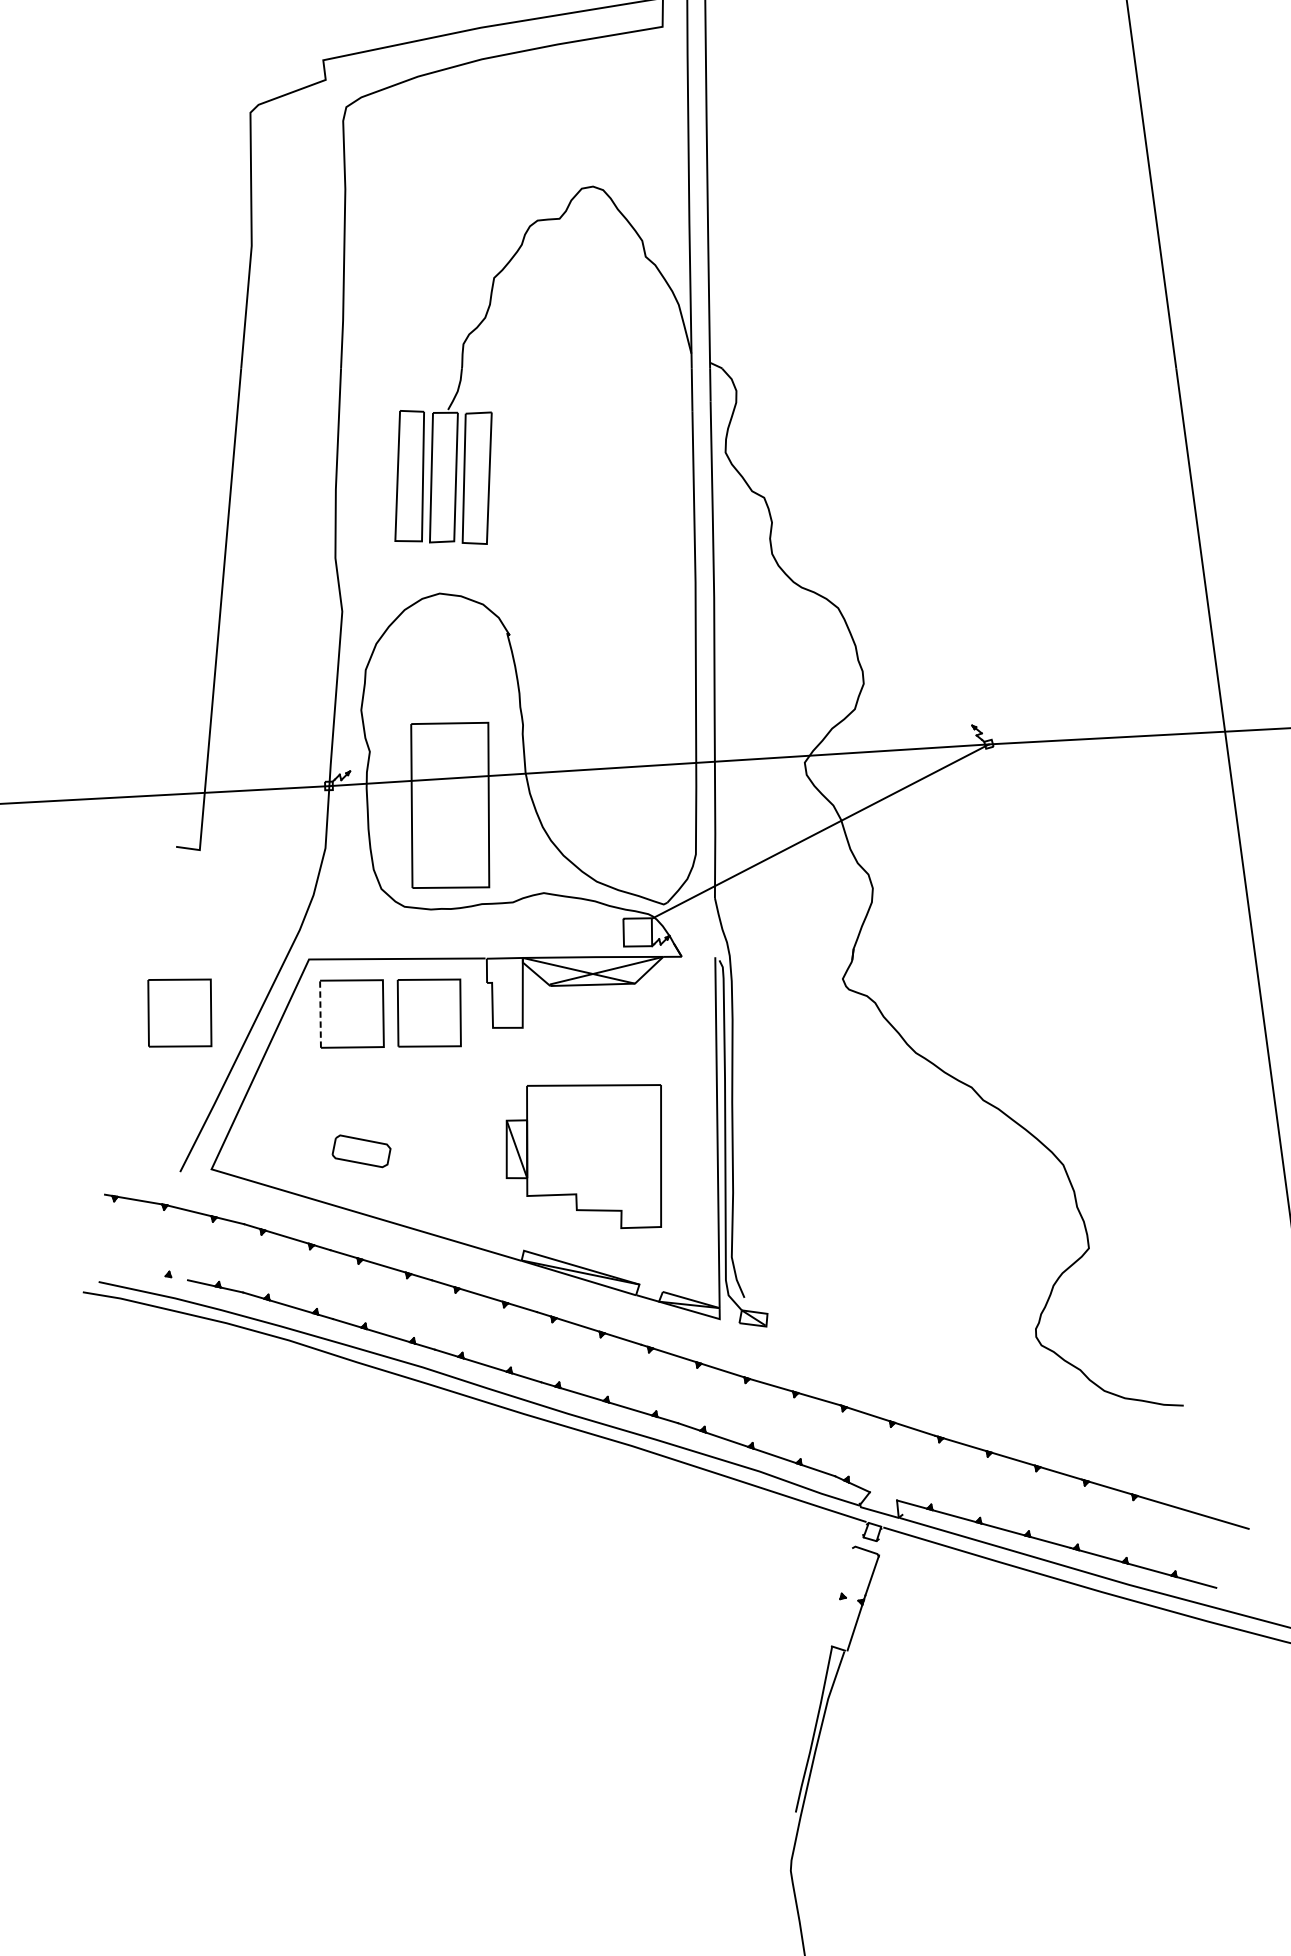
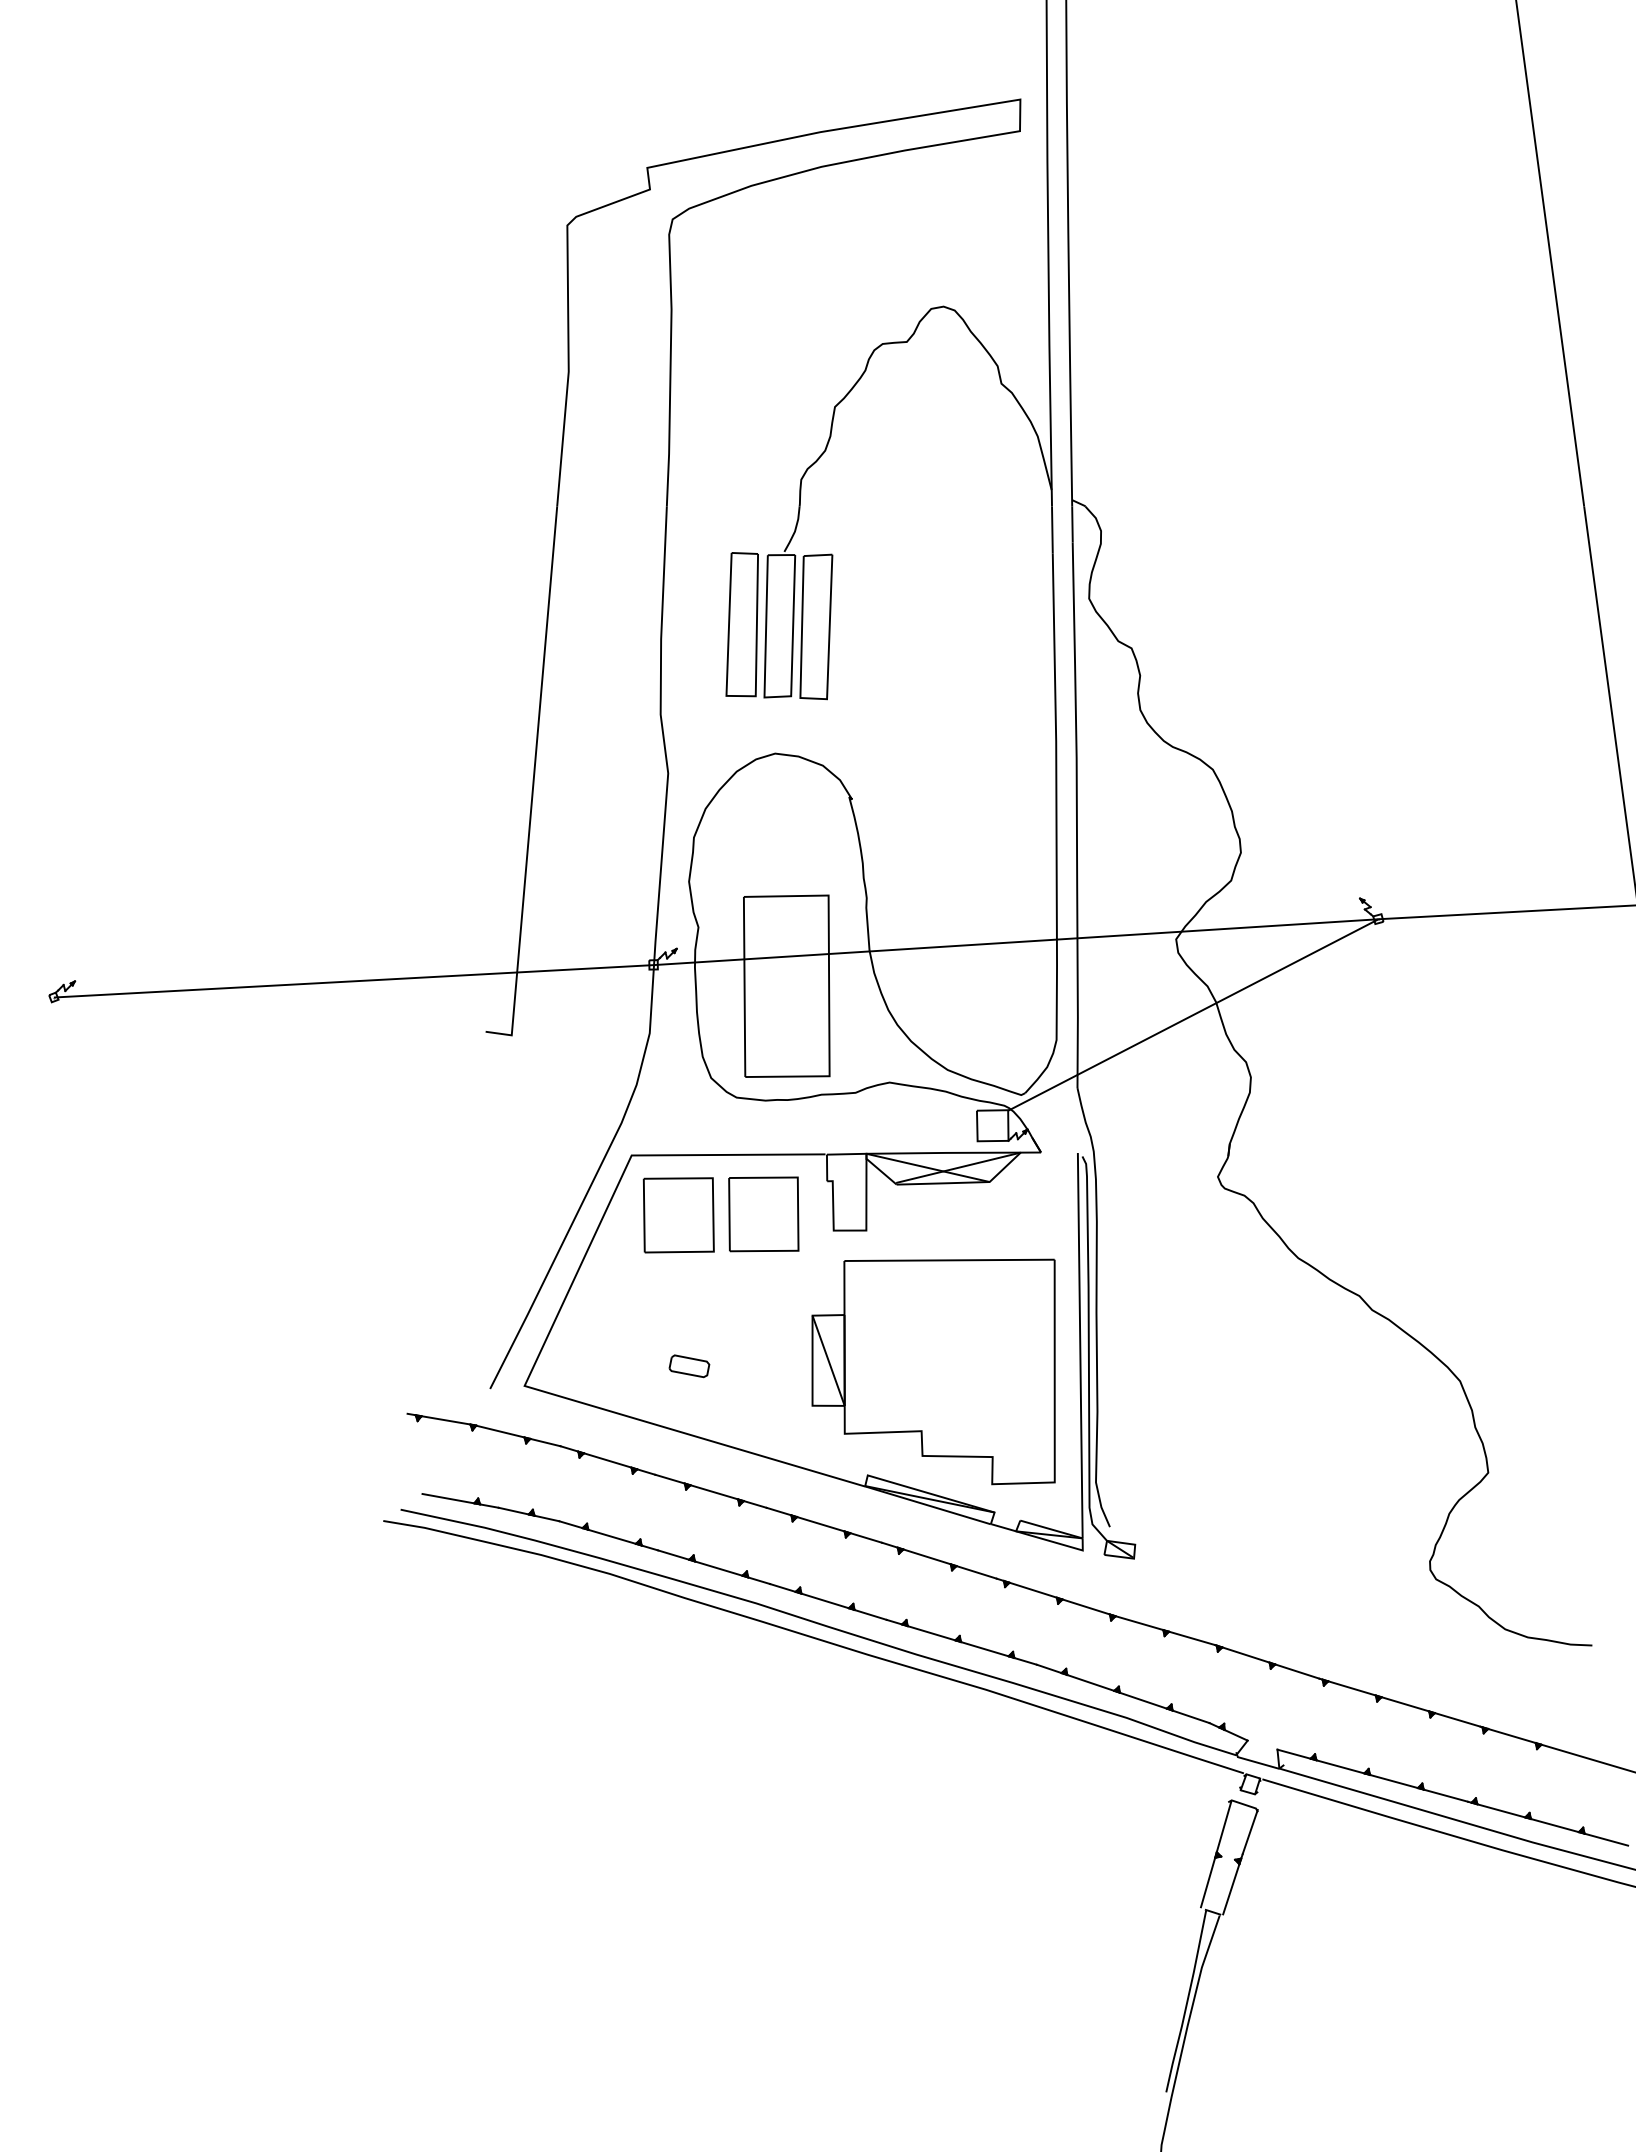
part: (179, 1013) -> (489, 1214), removed
line: (320, 1014) -> (644, 1215), dashed -> solid
part: (361, 1151) -> (689, 1366), size x0.62
part: (583, 1156) -> (933, 1371), size x1.43
line: (153, 1273) -> (460, 1500), added
line: (840, 1595) -> (1215, 1854), added

